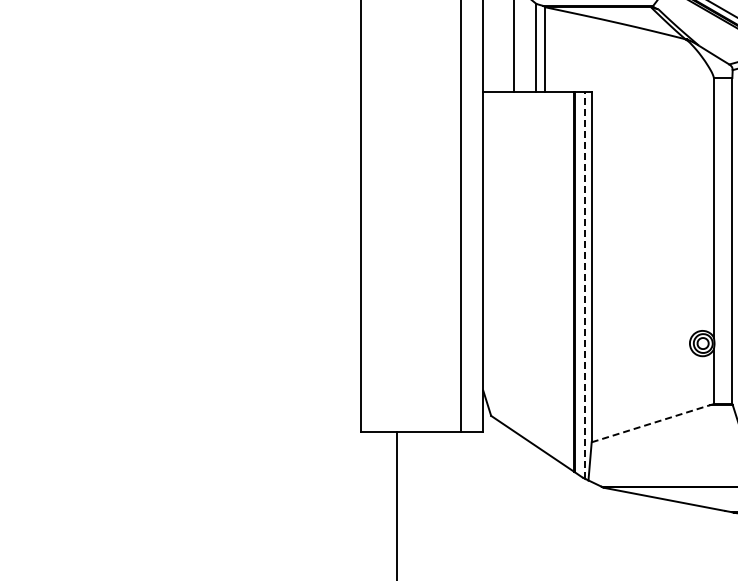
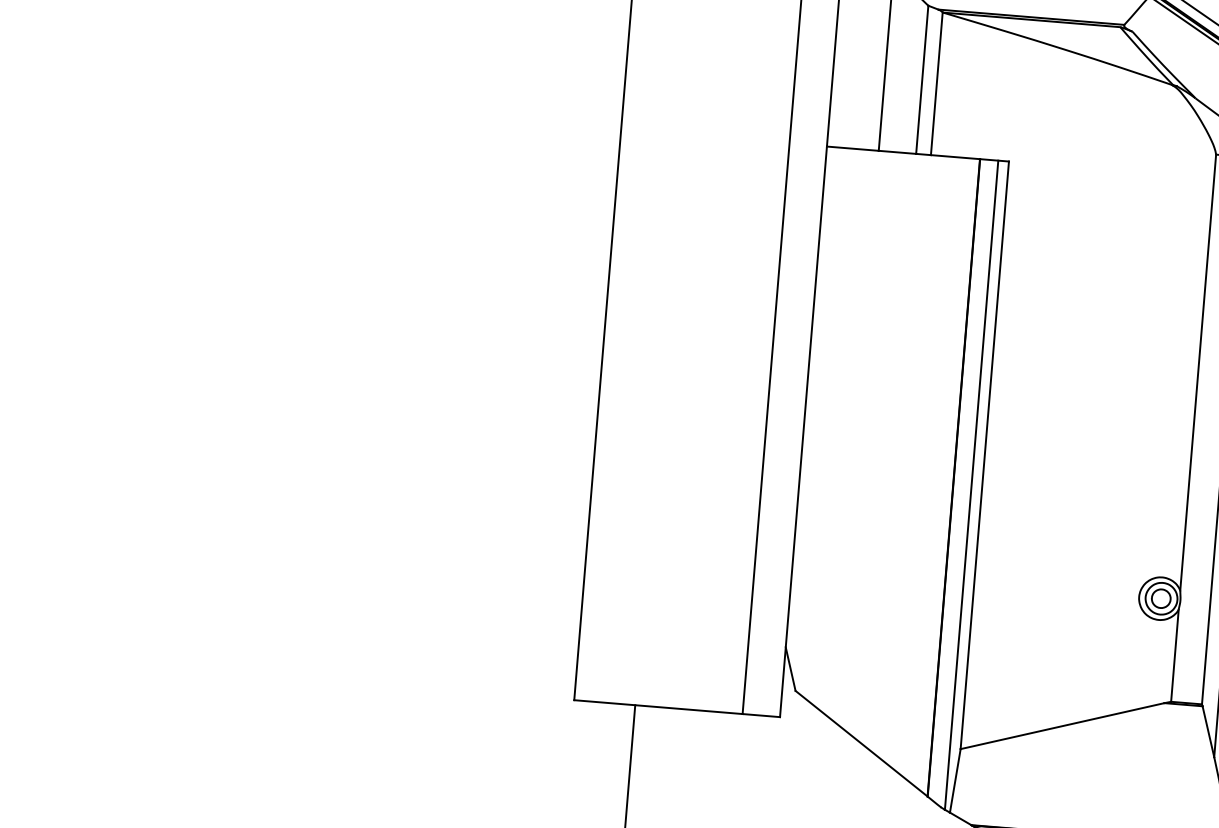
line: (585, 285) -> (971, 485), dashed -> solid
line: (651, 423) -> (1063, 725), dashed -> solid

